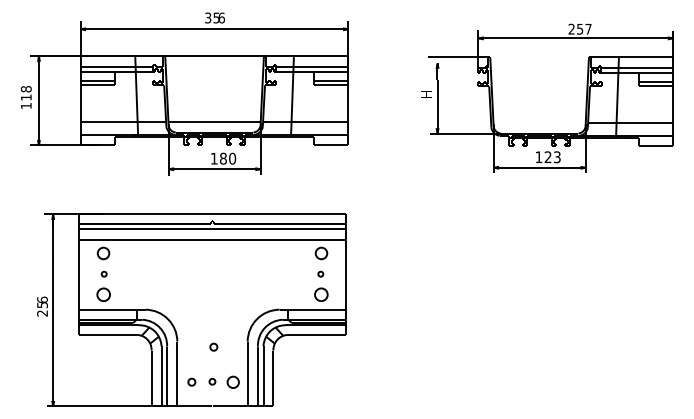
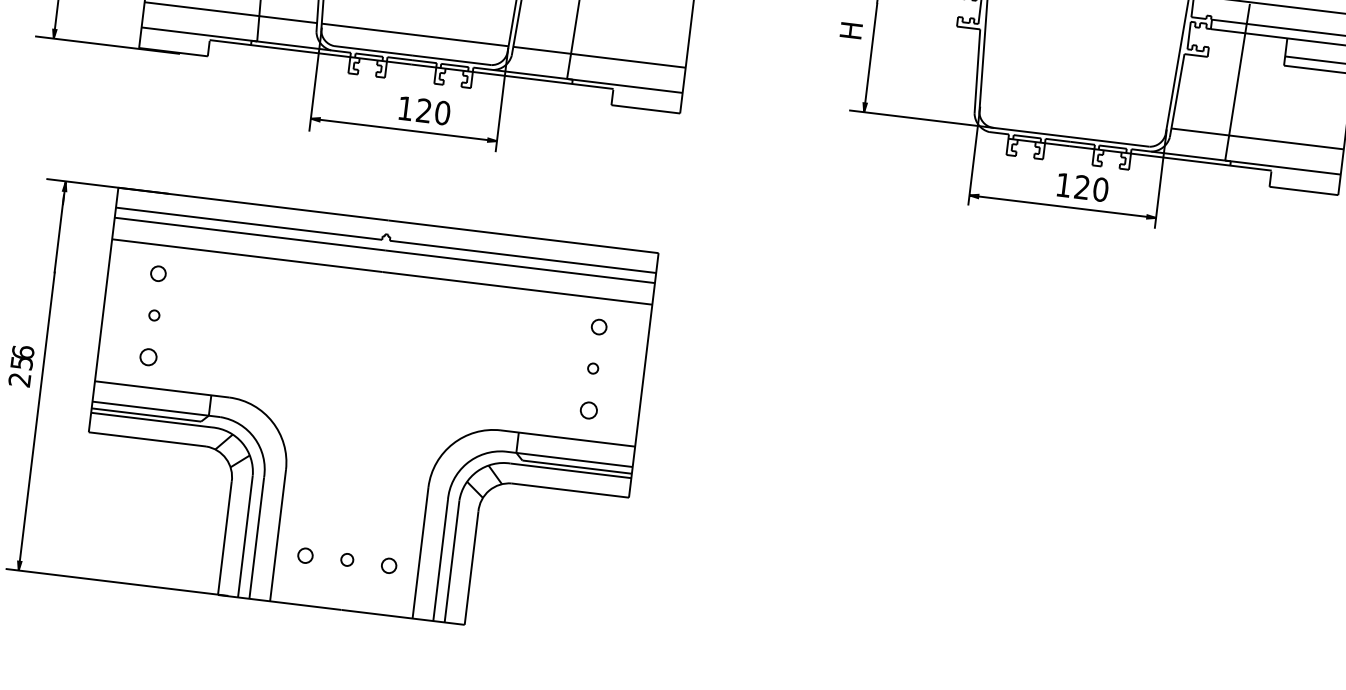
text: (556, 157) -> (1099, 189), 123 -> 120
text: (222, 158) -> (422, 110), 180 -> 120
part: (103, 253) -> (158, 273), size x0.62
part: (320, 253) -> (597, 326), size x0.62
part: (103, 294) -> (147, 356), size x0.62
part: (320, 294) -> (587, 409), size x0.62
part: (213, 346) -> (358, 488), removed
part: (232, 381) -> (387, 564), size x0.62

